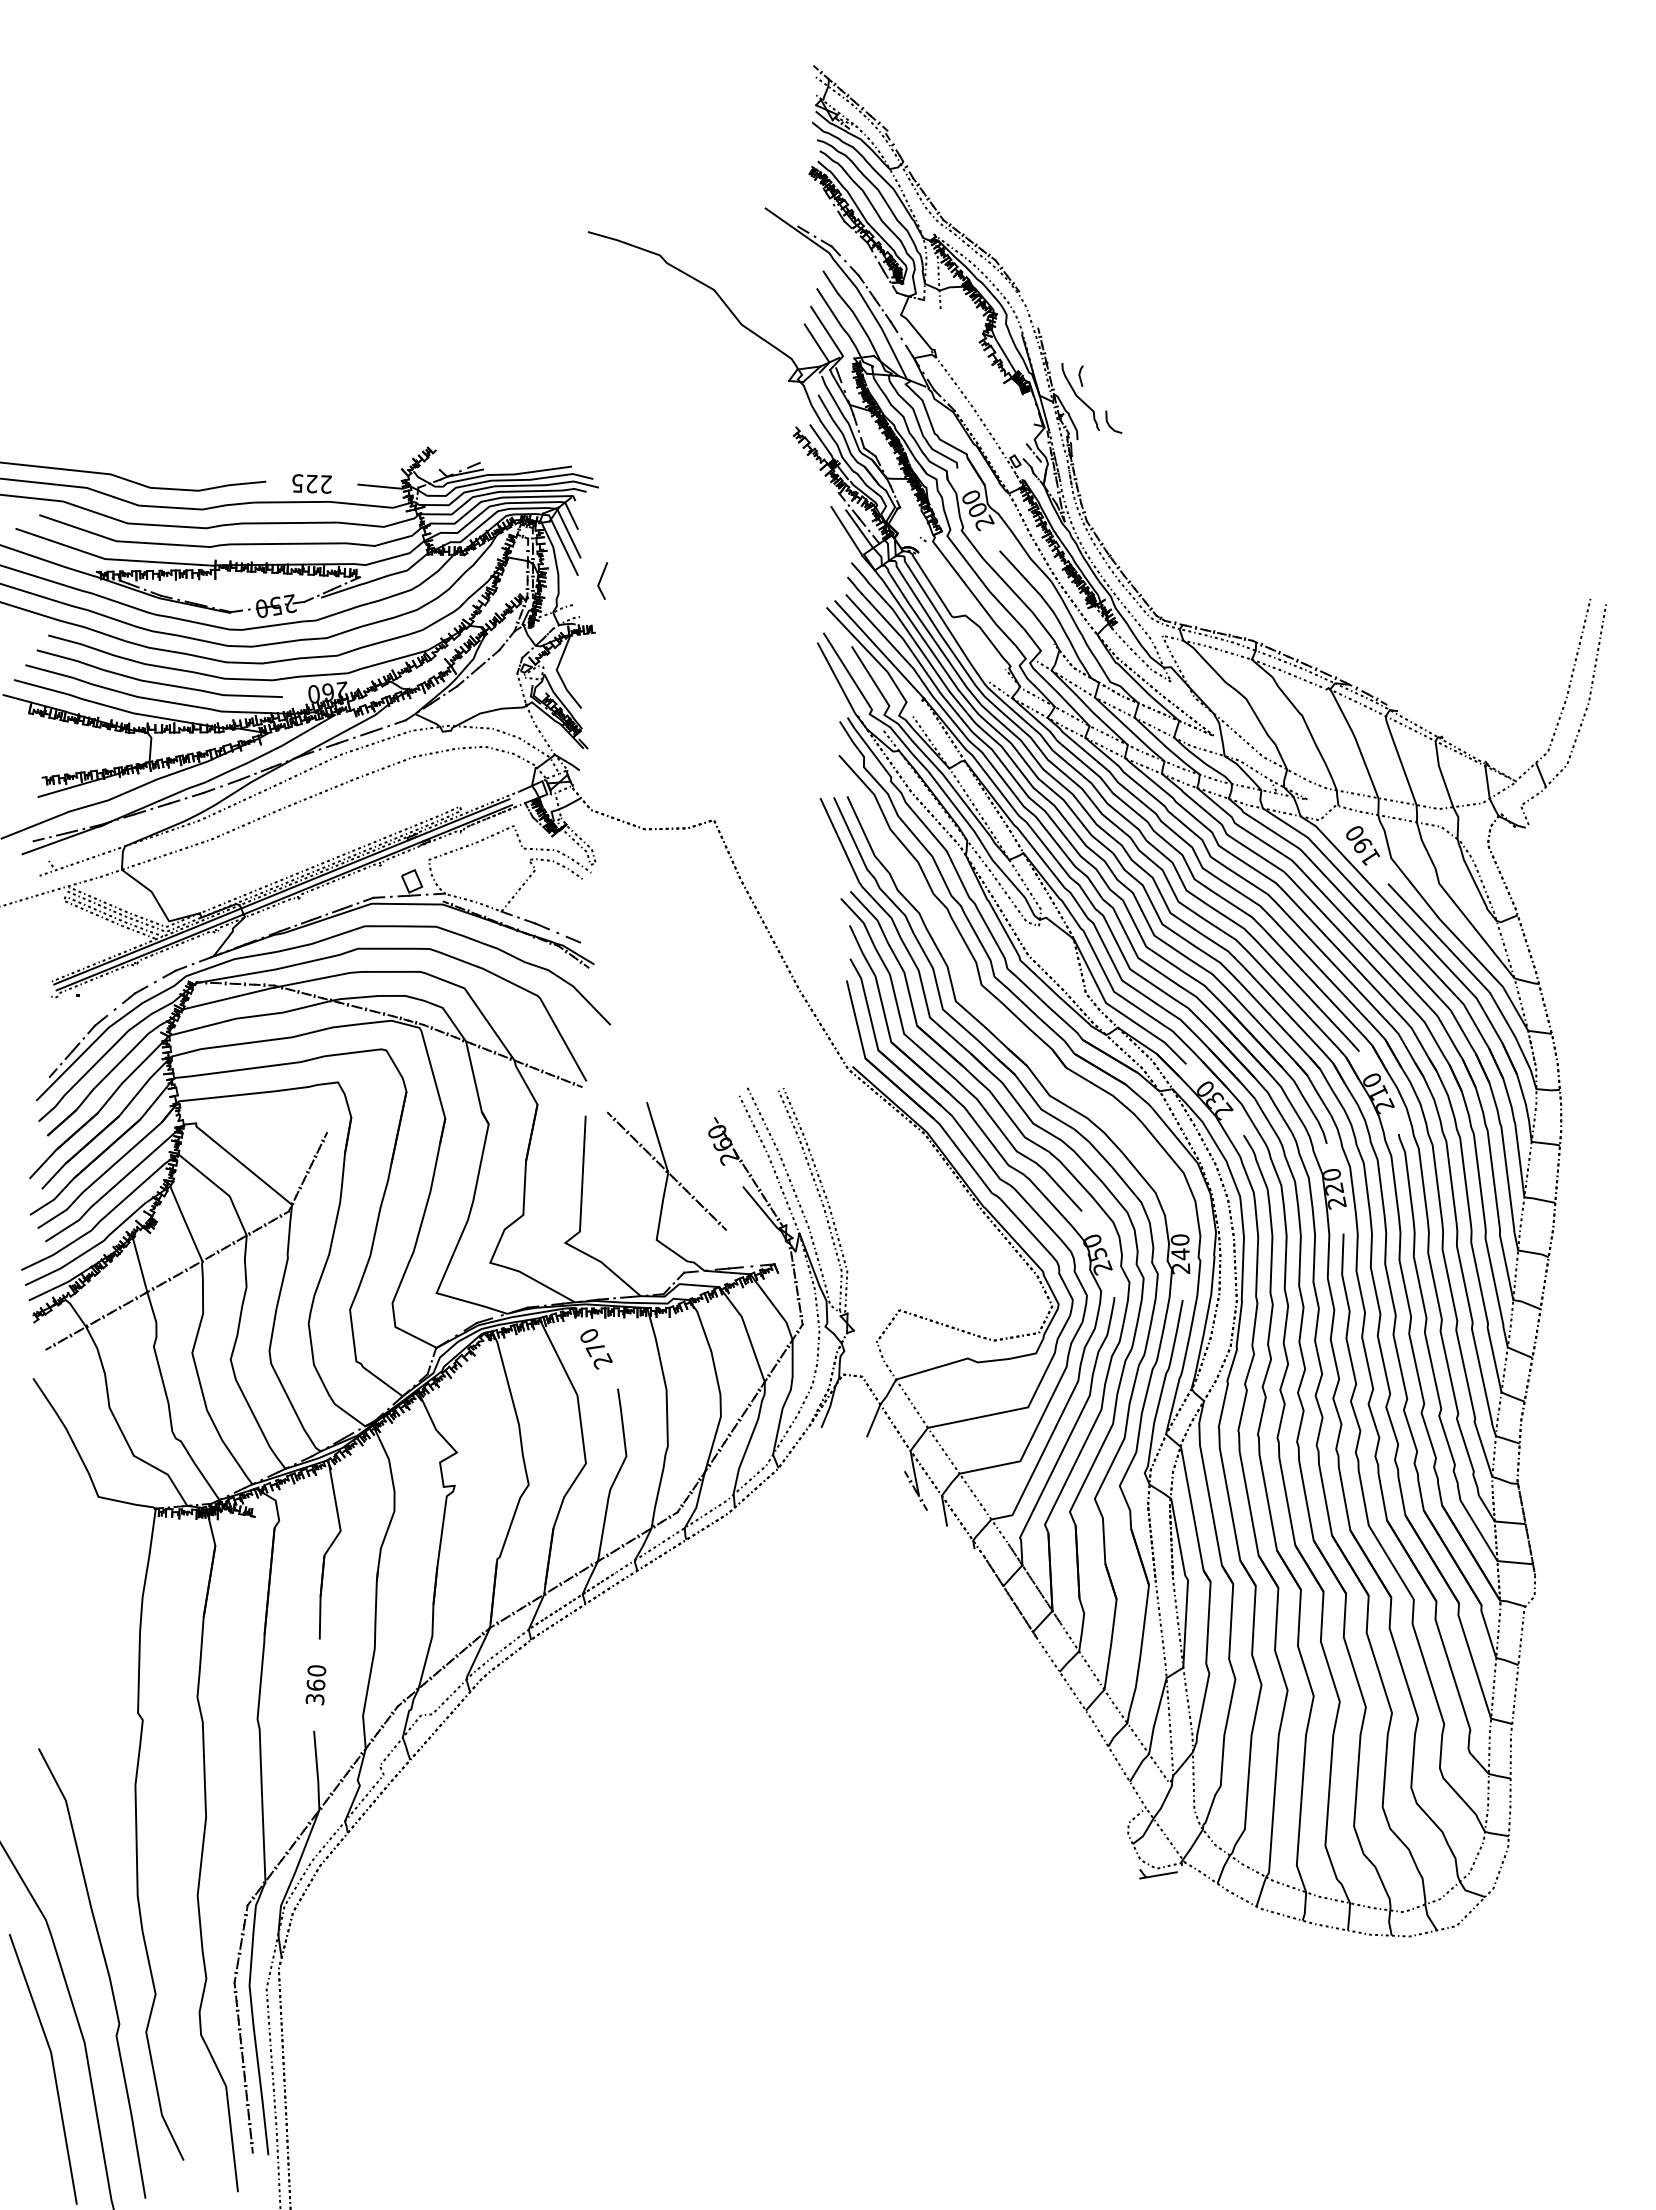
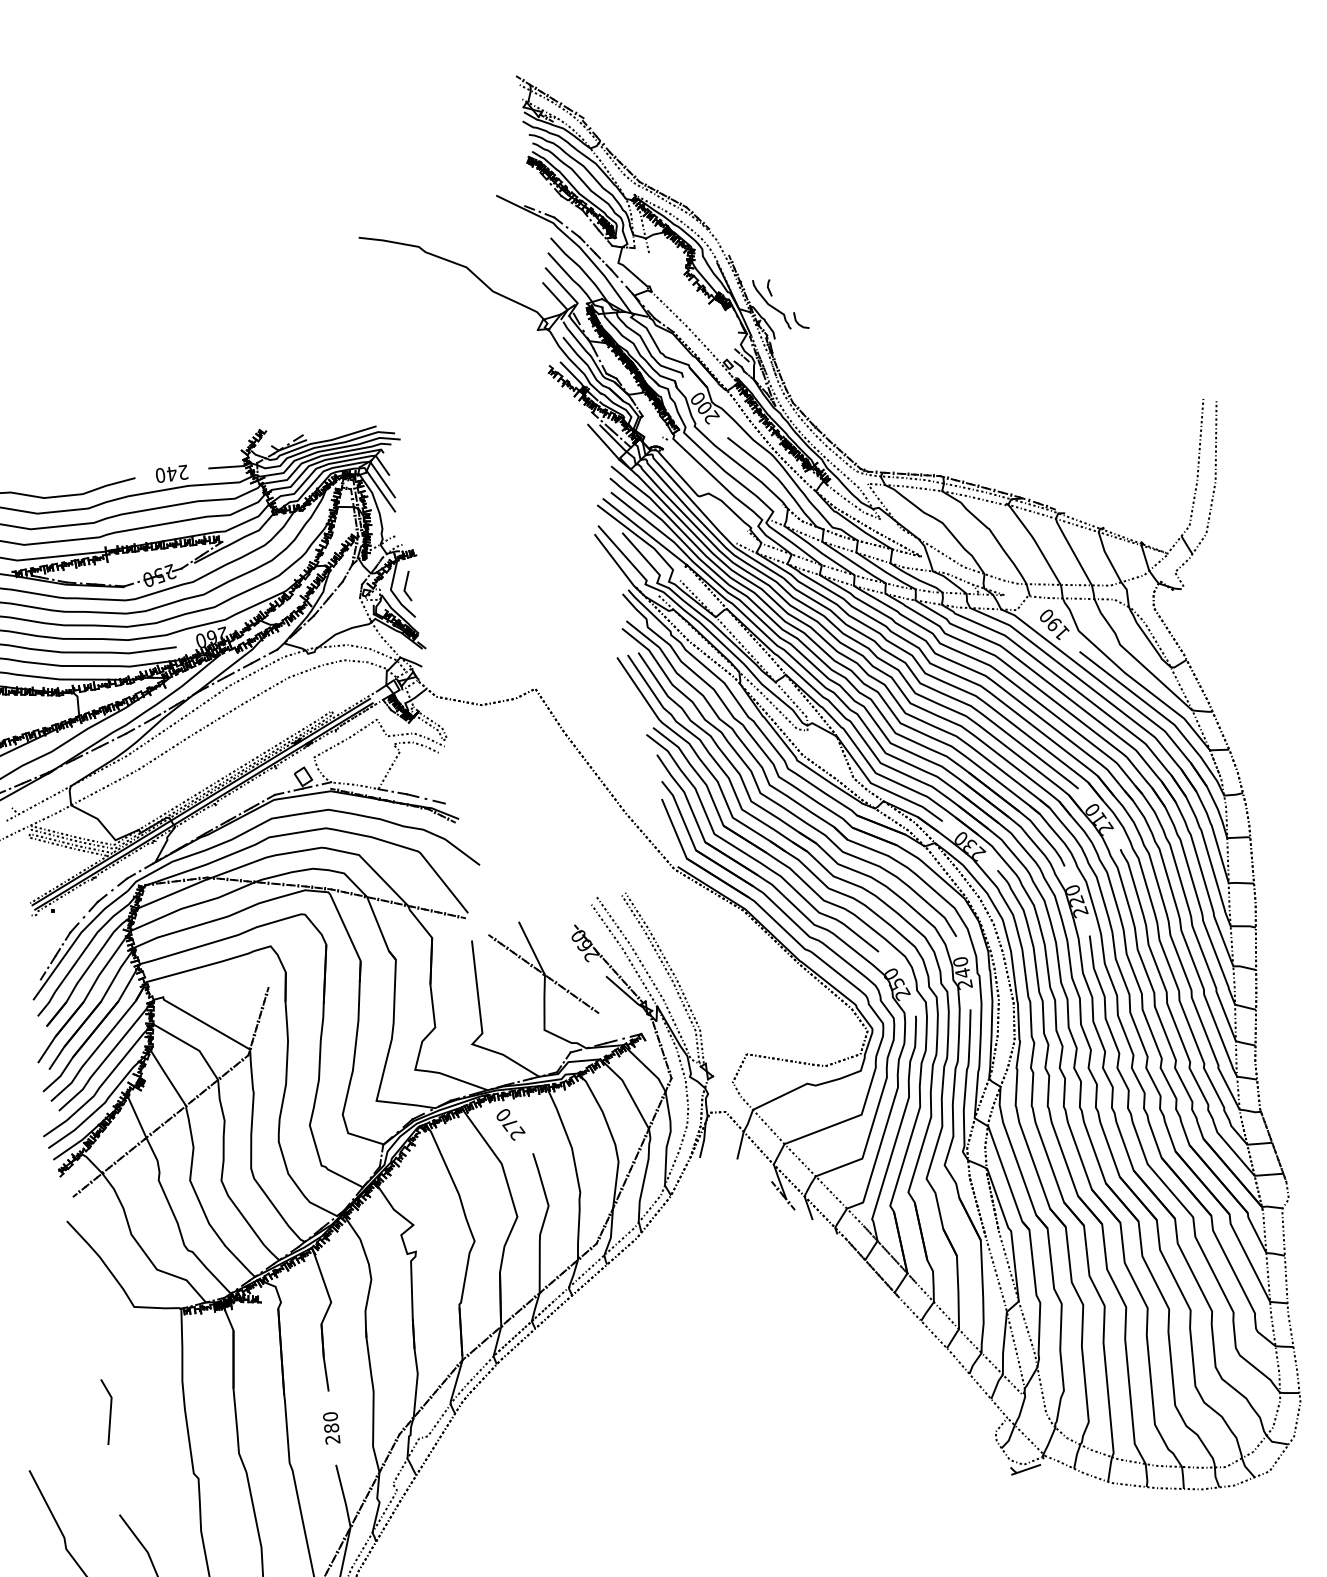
text: (304, 483) -> (166, 474), 225 -> 240
line: (601, 580) -> (406, 586), moved
curve: (984, 1005) -> (774, 800), added
line: (47, 1619) -> (109, 1411), added
text: (315, 1692) -> (332, 1434), 360 -> 280

